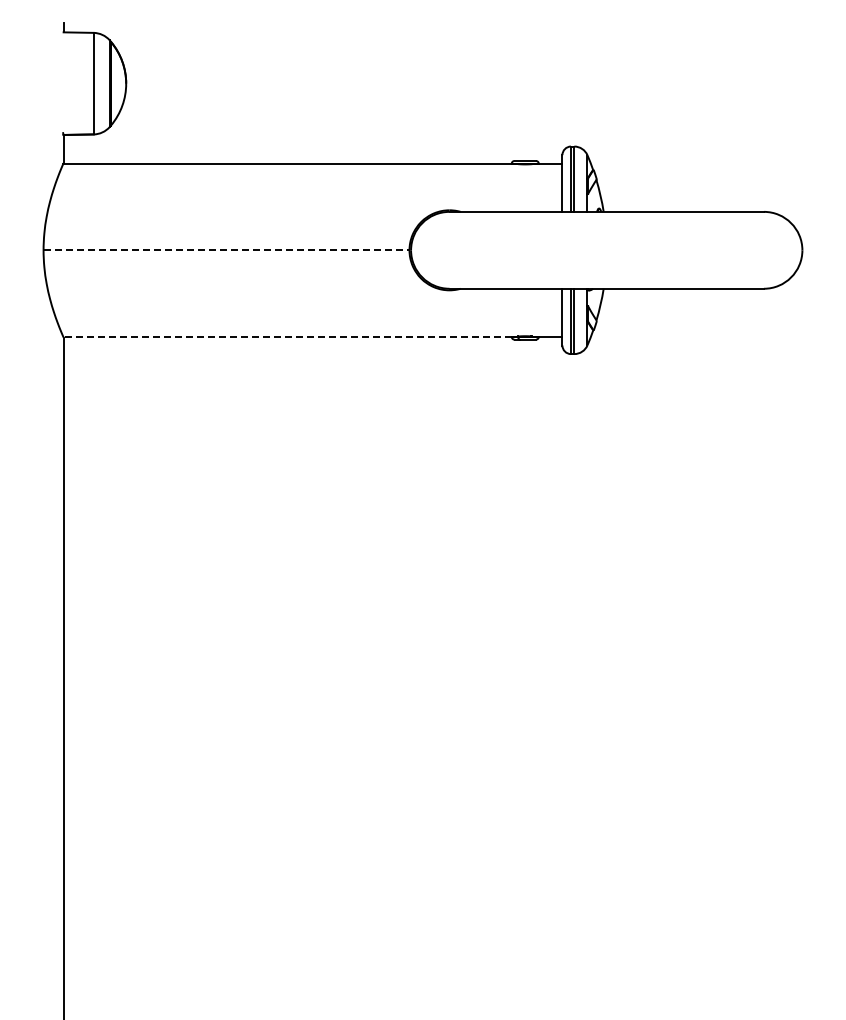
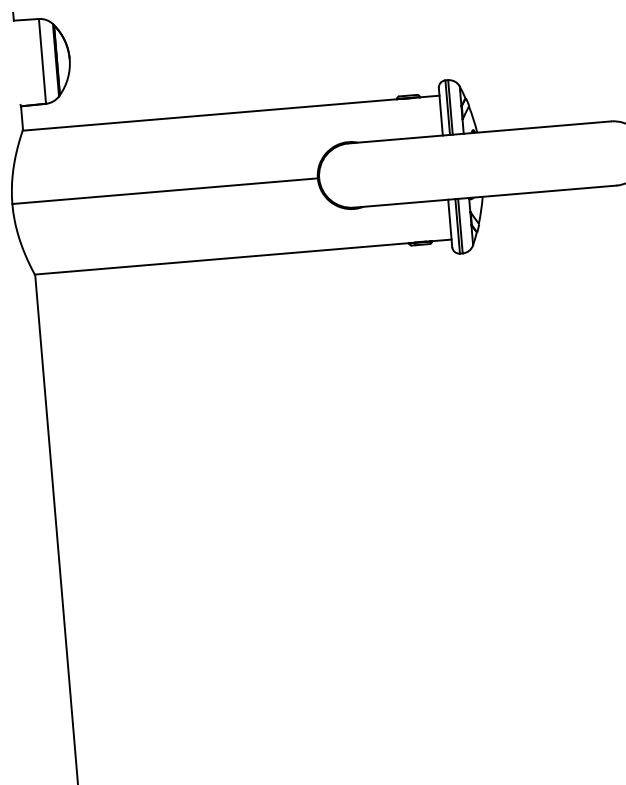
line: (226, 250) -> (165, 191), dashed -> solid
line: (286, 336) -> (221, 258), dashed -> solid

